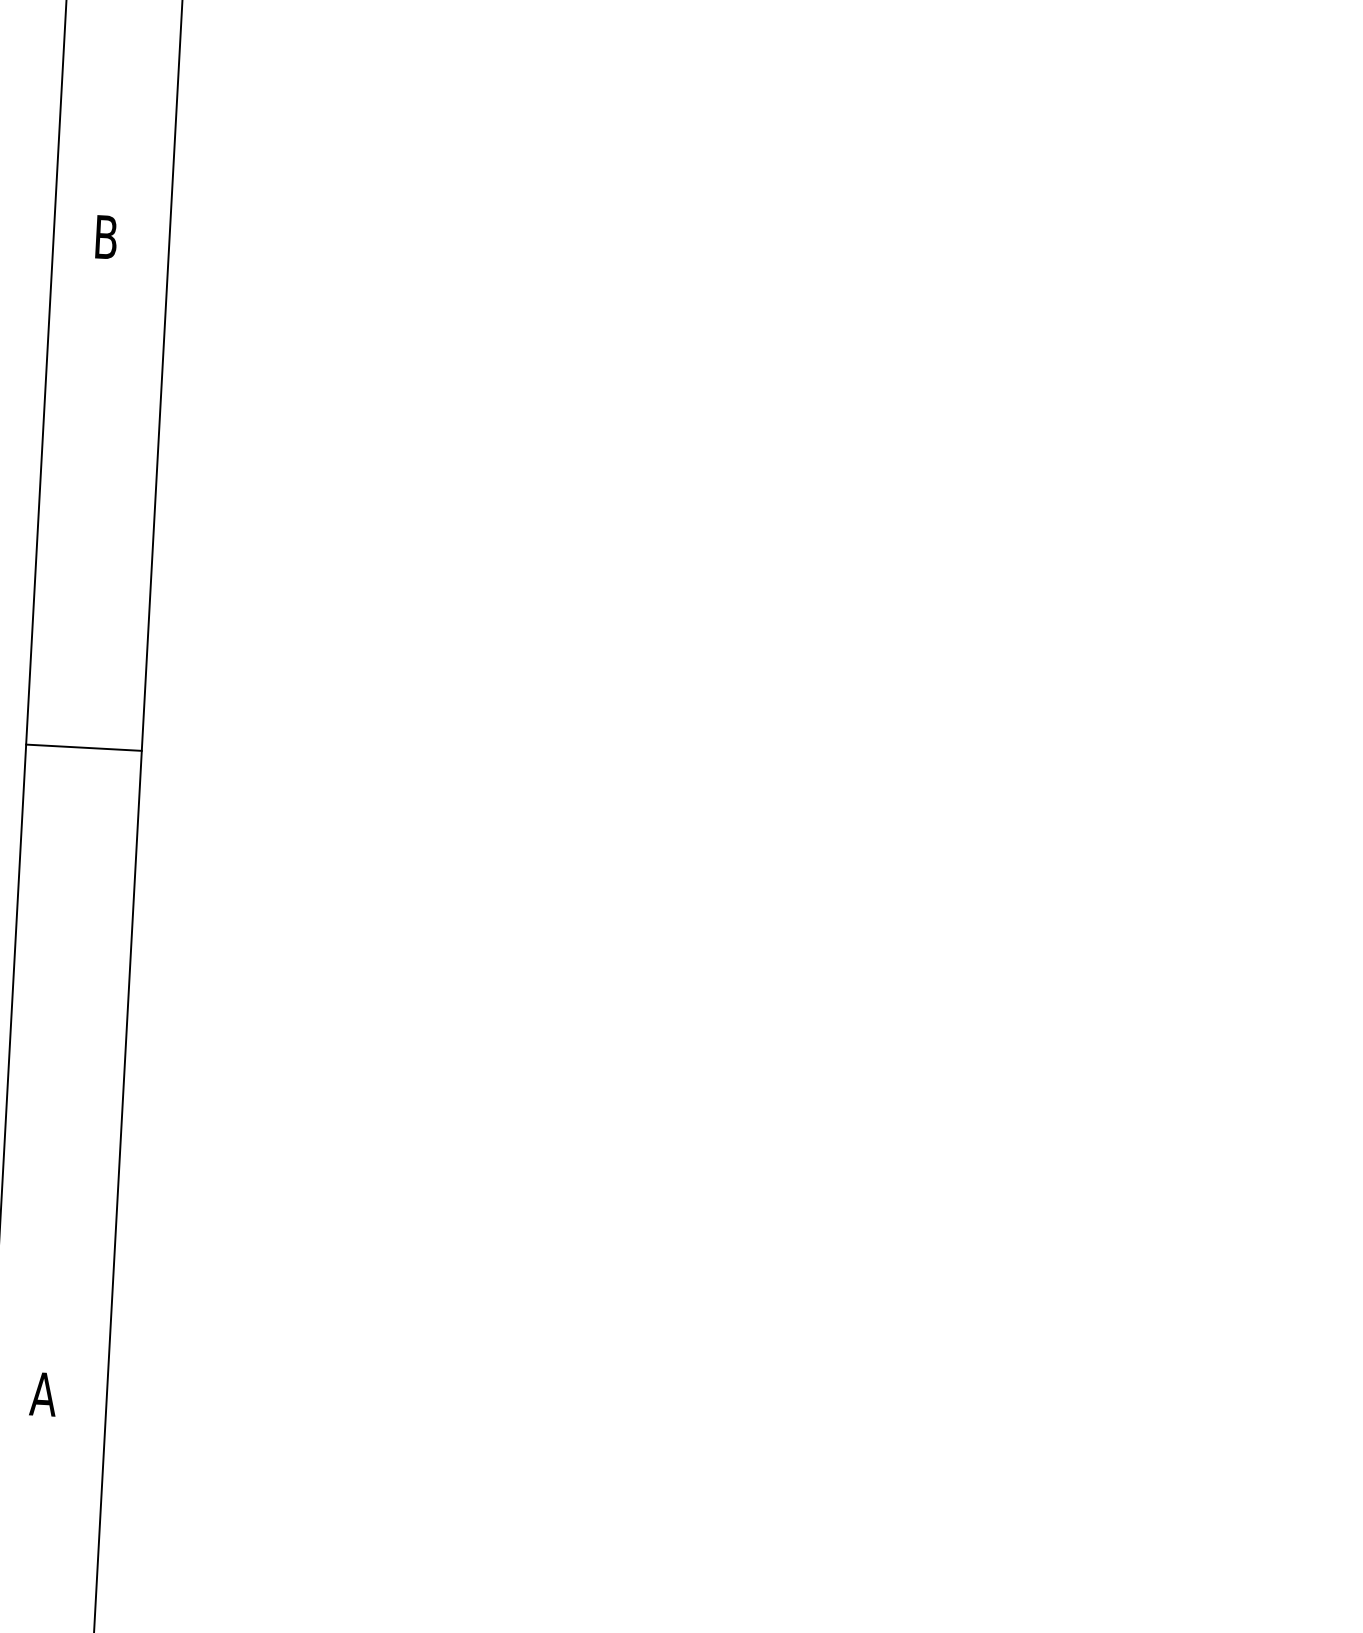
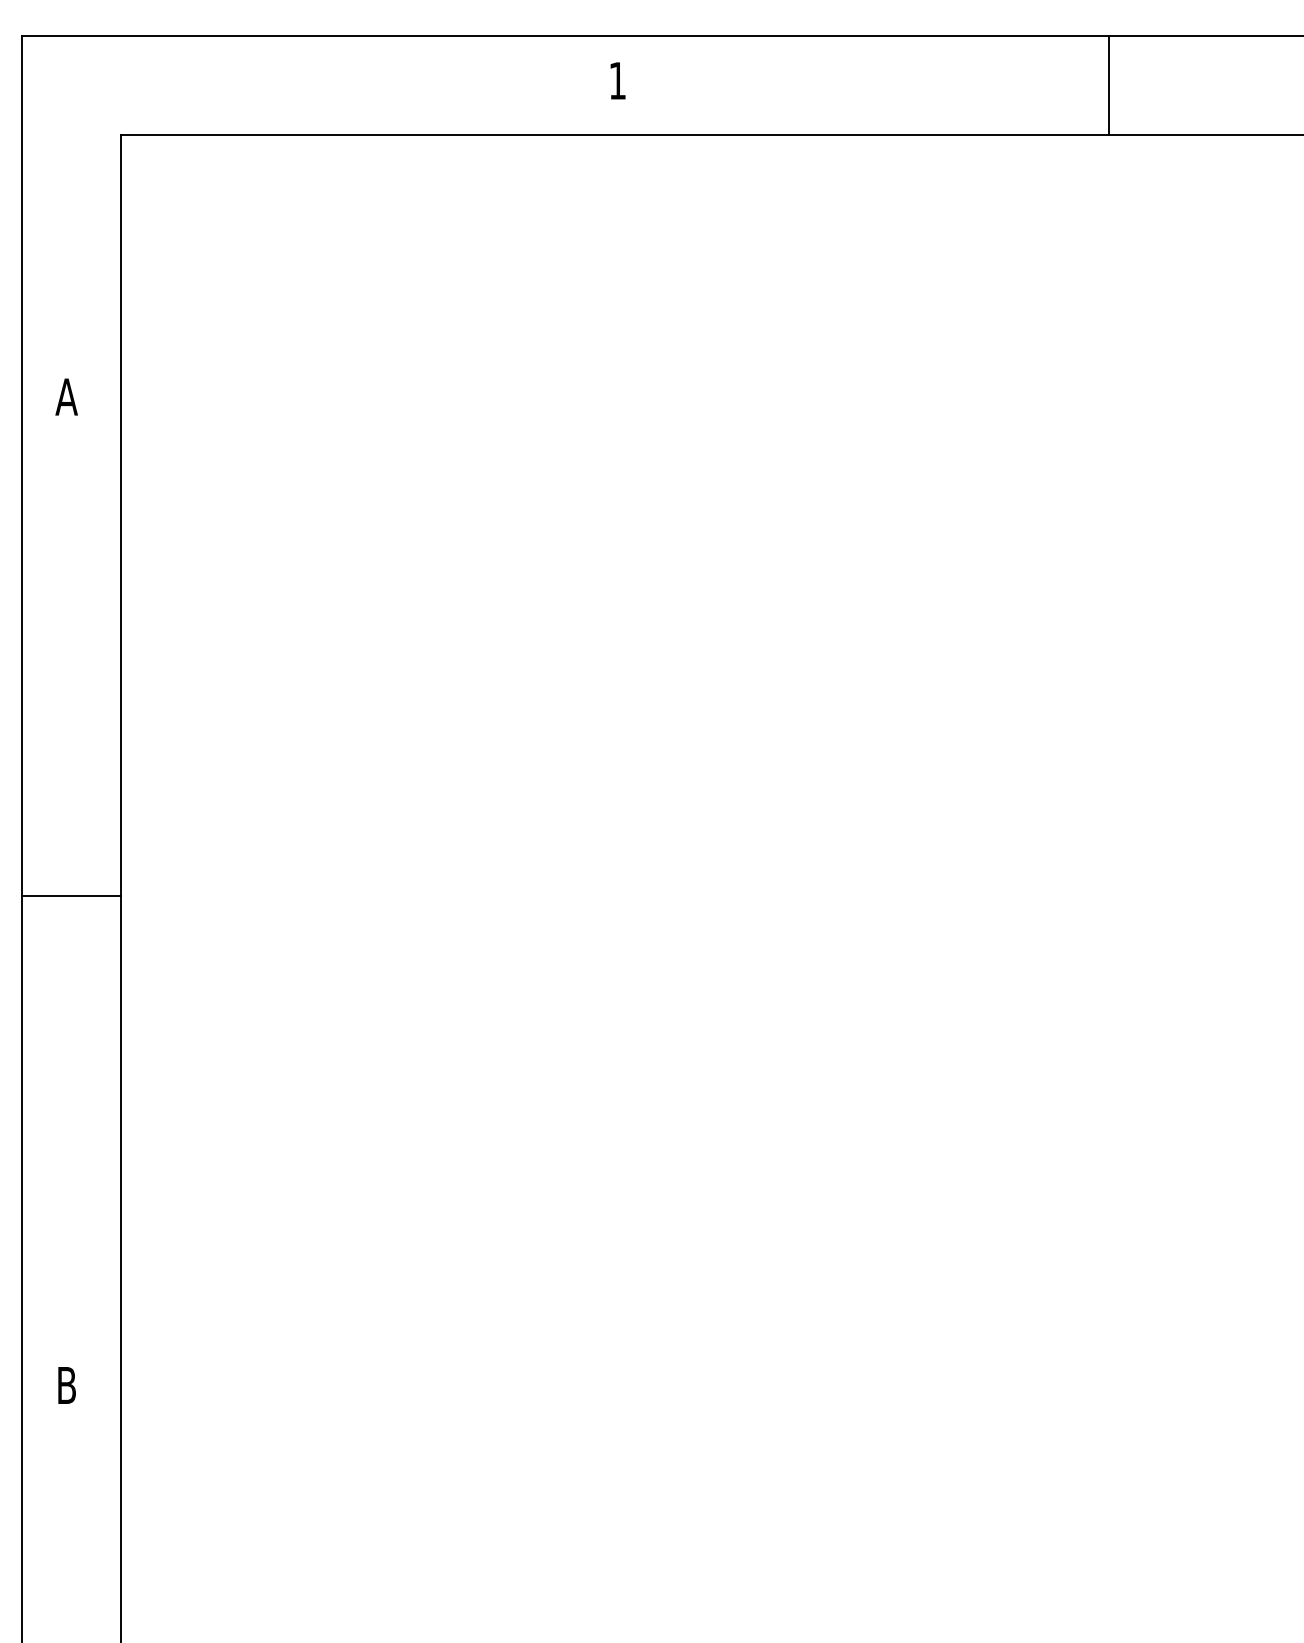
text: (105, 236) -> (66, 396), B -> A
line: (84, 747) -> (71, 895), moved
text: (43, 1394) -> (66, 1385), A -> B

